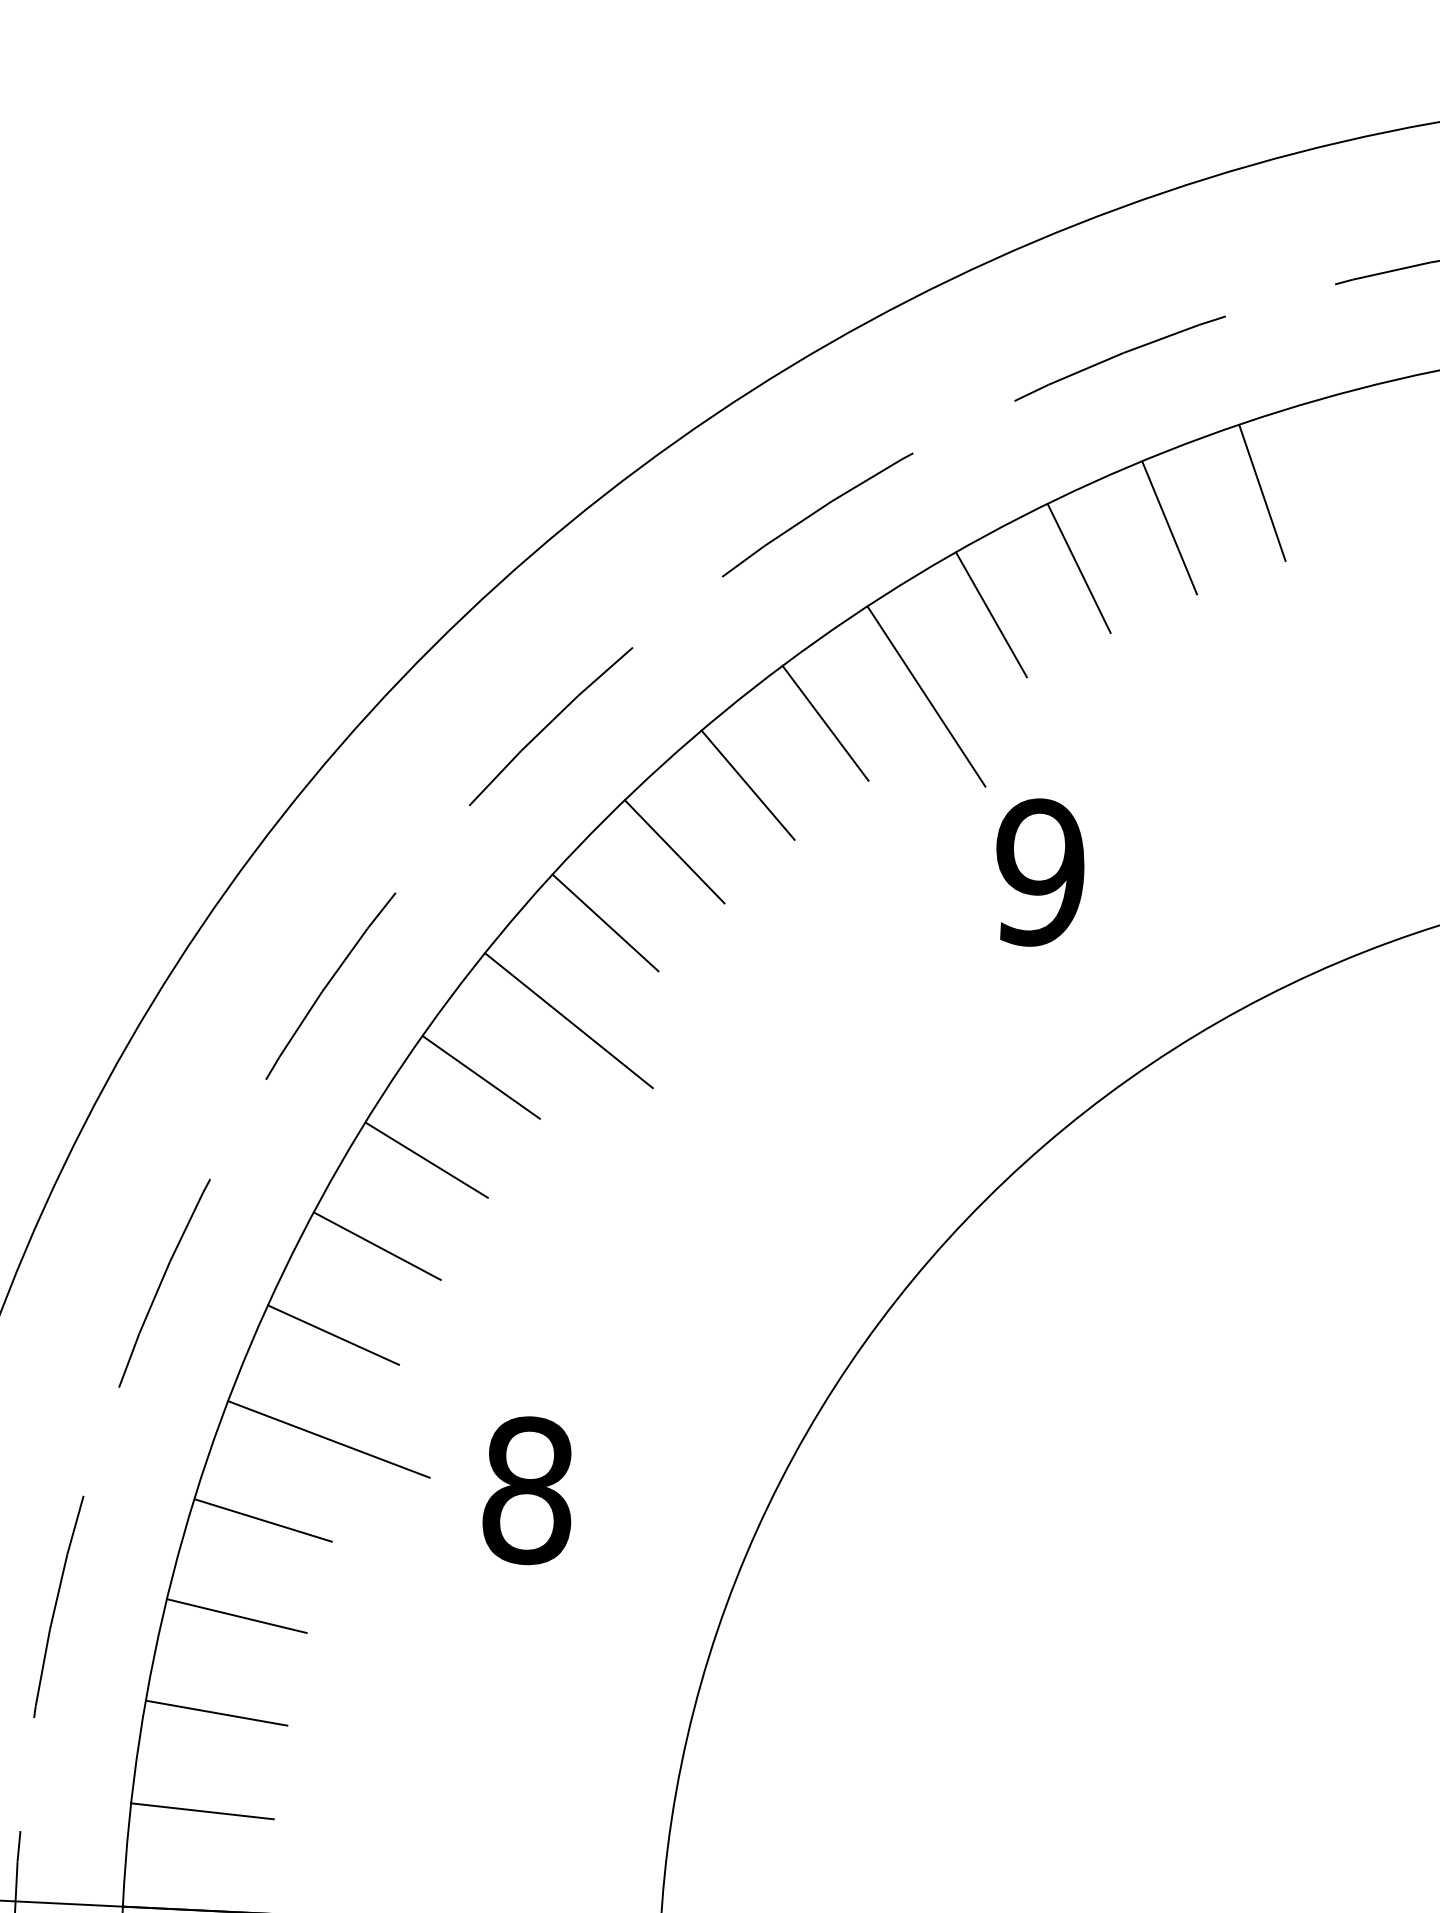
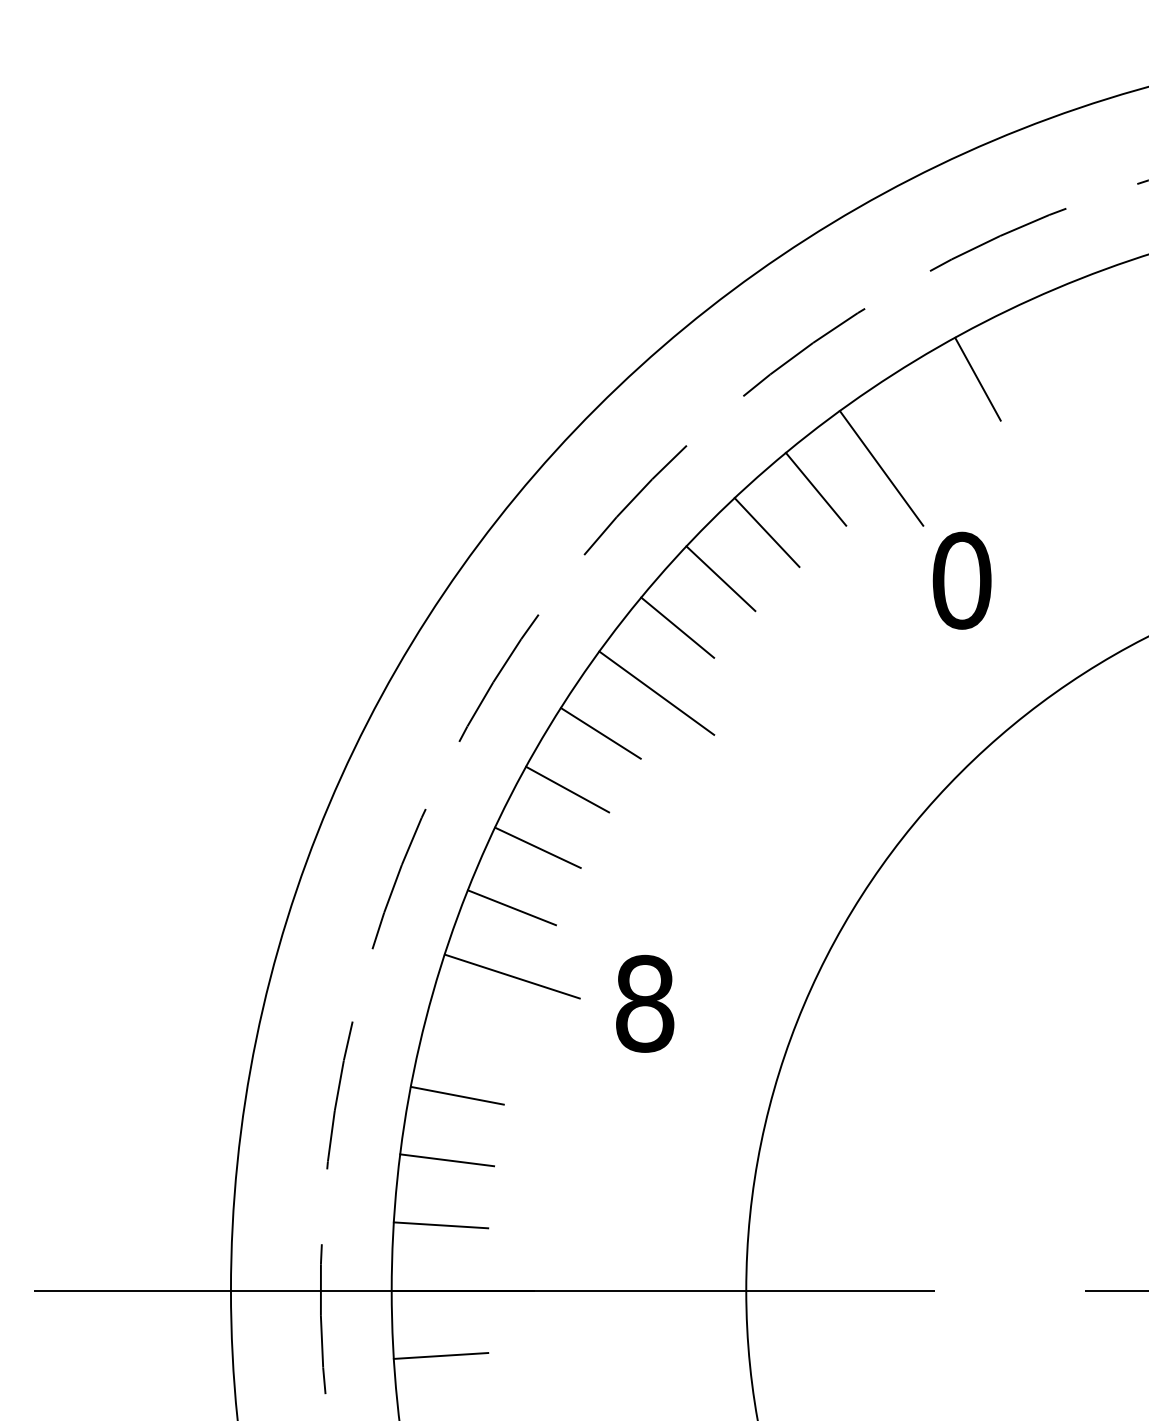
line: (1261, 492) -> (1095, 323), removed
line: (1170, 527) -> (1036, 349), removed
line: (991, 614) -> (921, 412), removed
text: (1039, 872) -> (961, 580), 9 -> 0
line: (263, 1519) -> (471, 1031), removed

